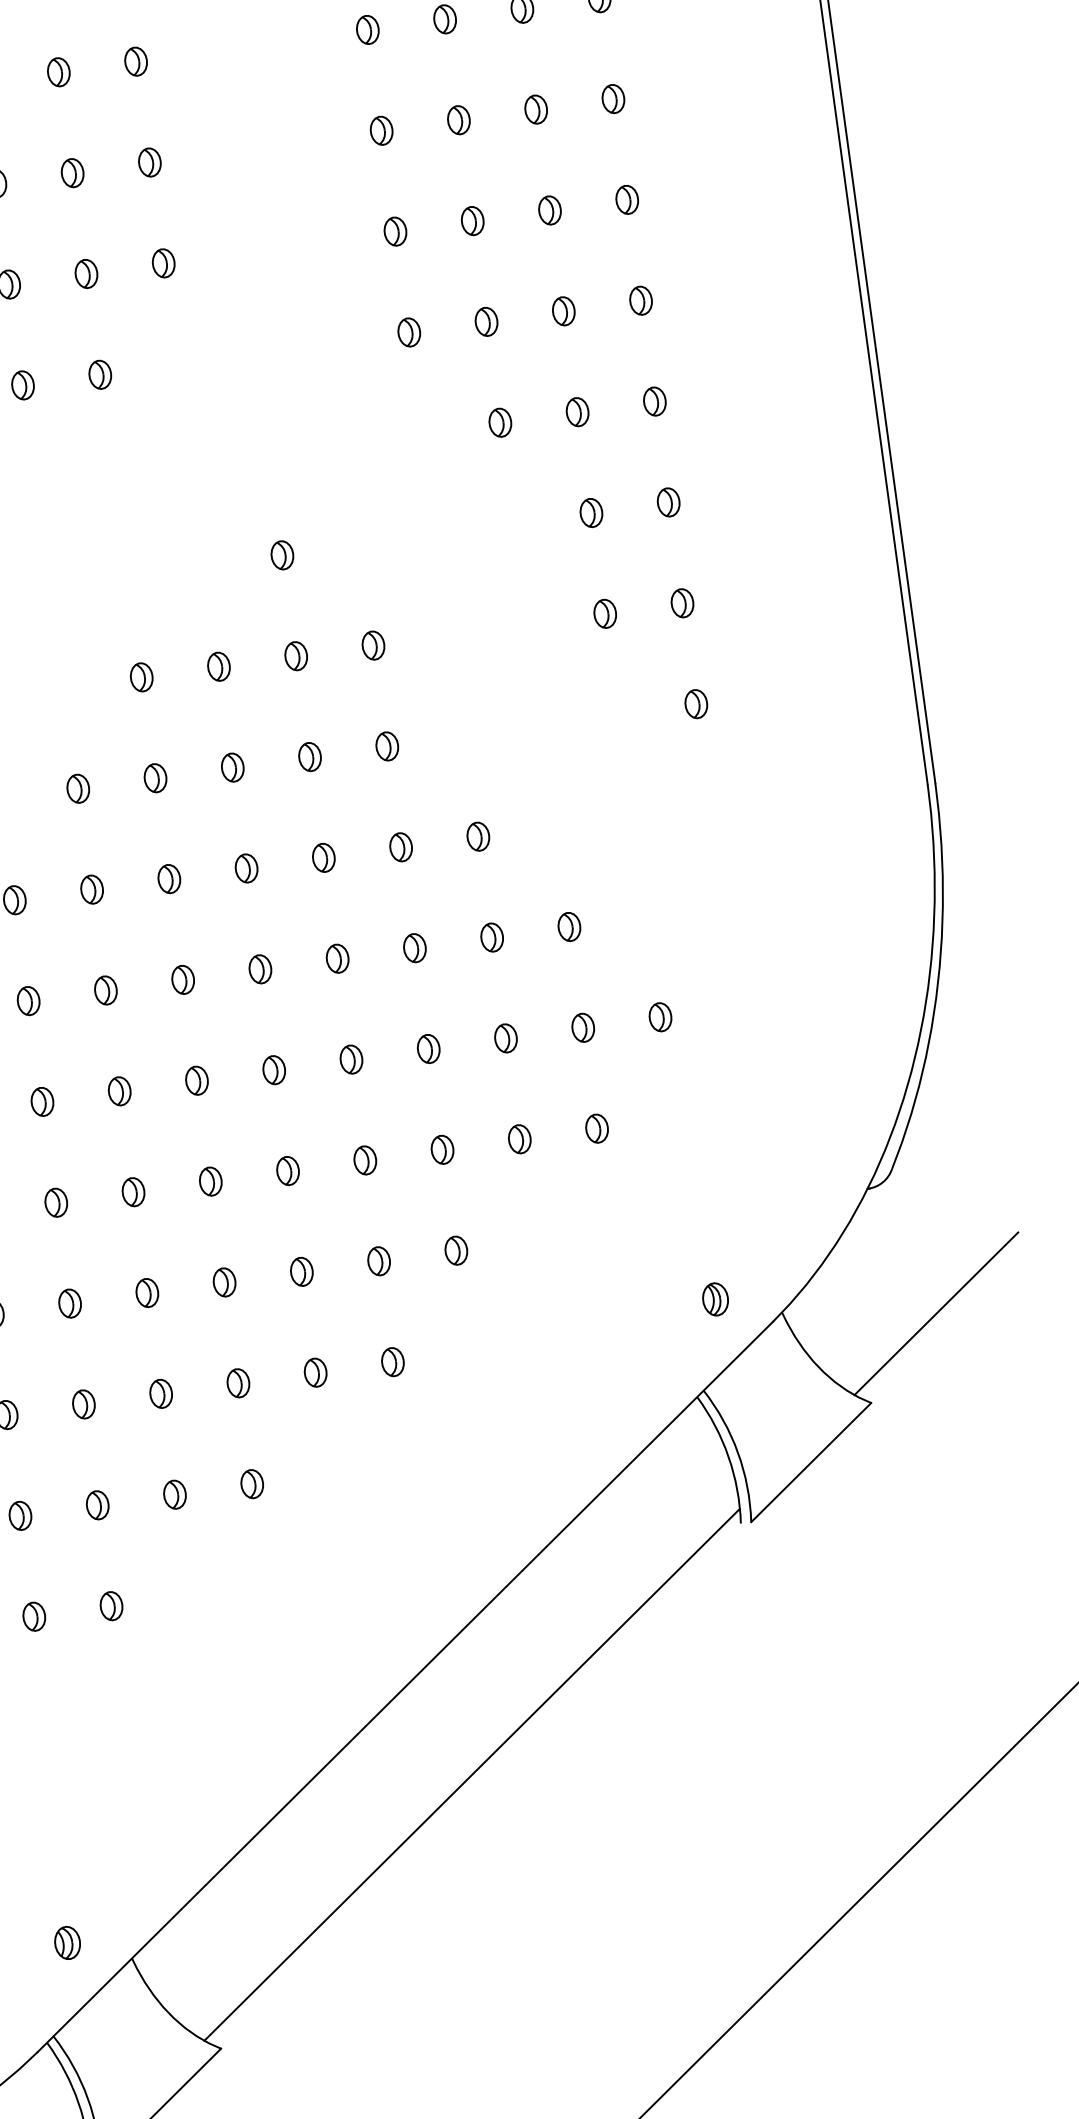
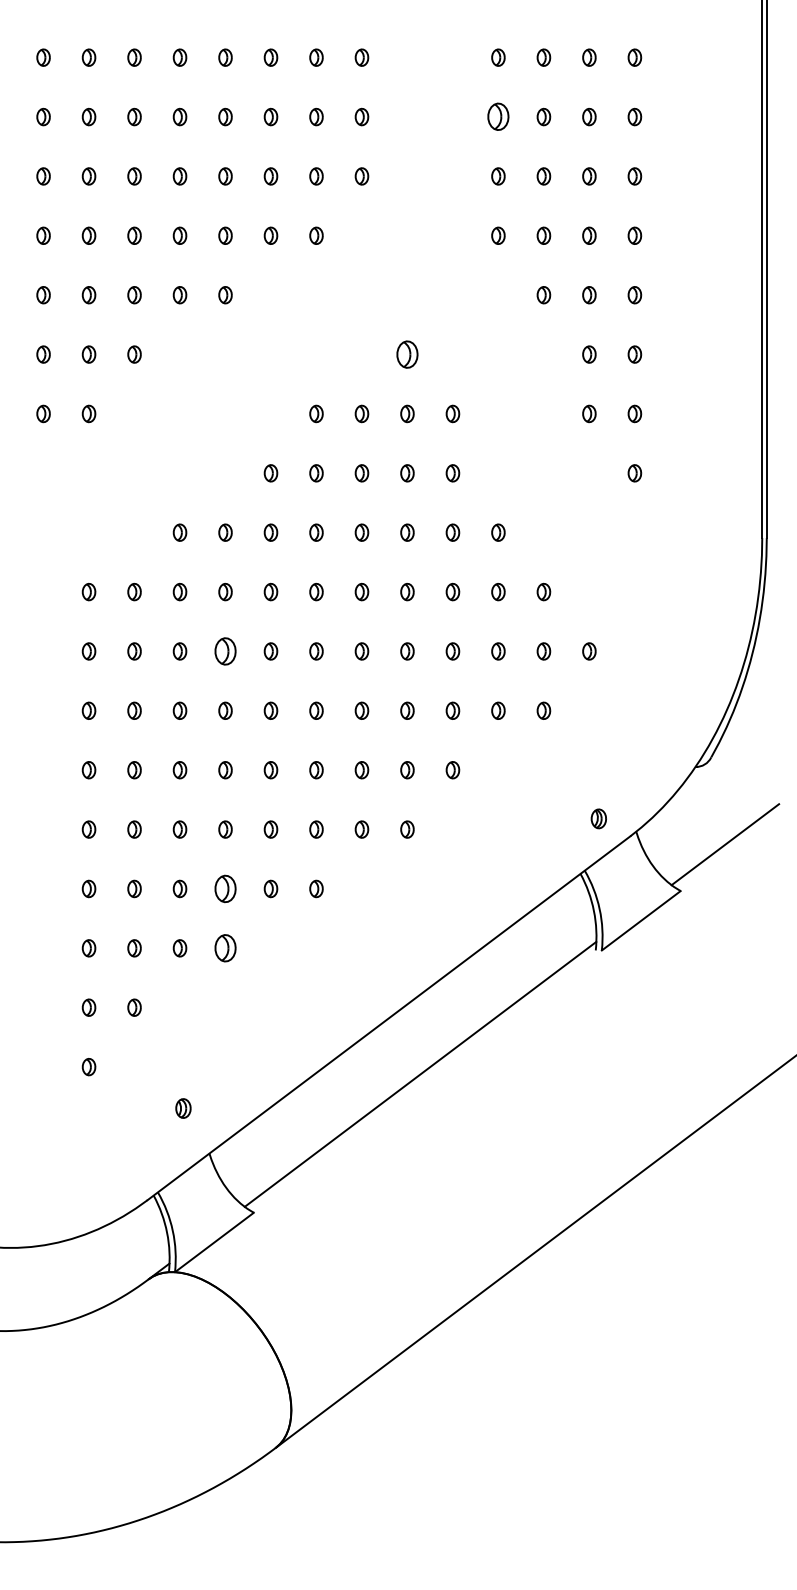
part: (381, 131) -> (498, 117), size x1.6
part: (282, 555) -> (407, 354), size x1.6
part: (42, 1101) -> (225, 651), size x1.6
part: (97, 1504) -> (225, 888), size x1.6
part: (111, 1606) -> (225, 948), size x1.6
part: (67, 1942) -> (183, 1108), moved

